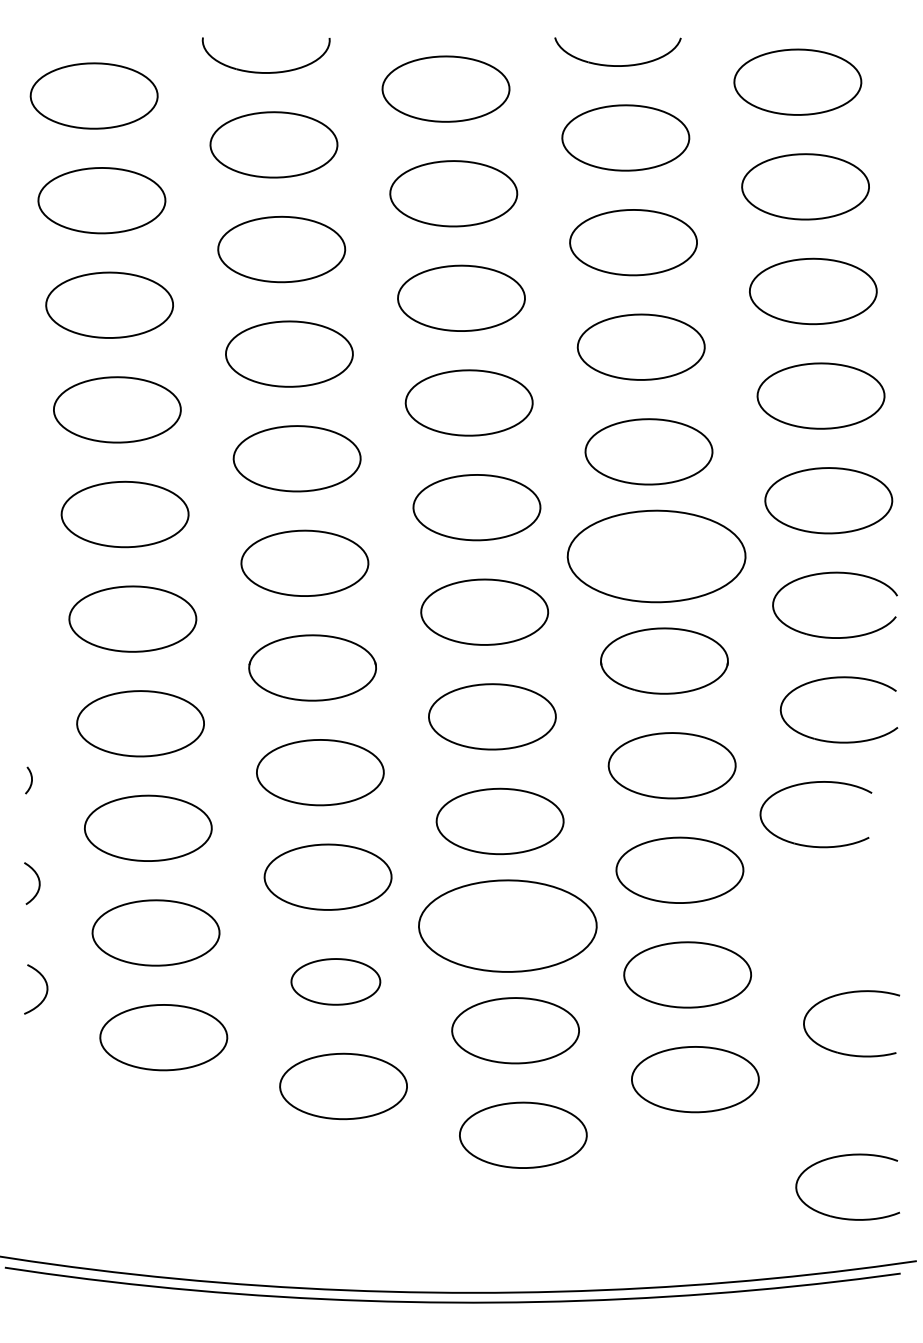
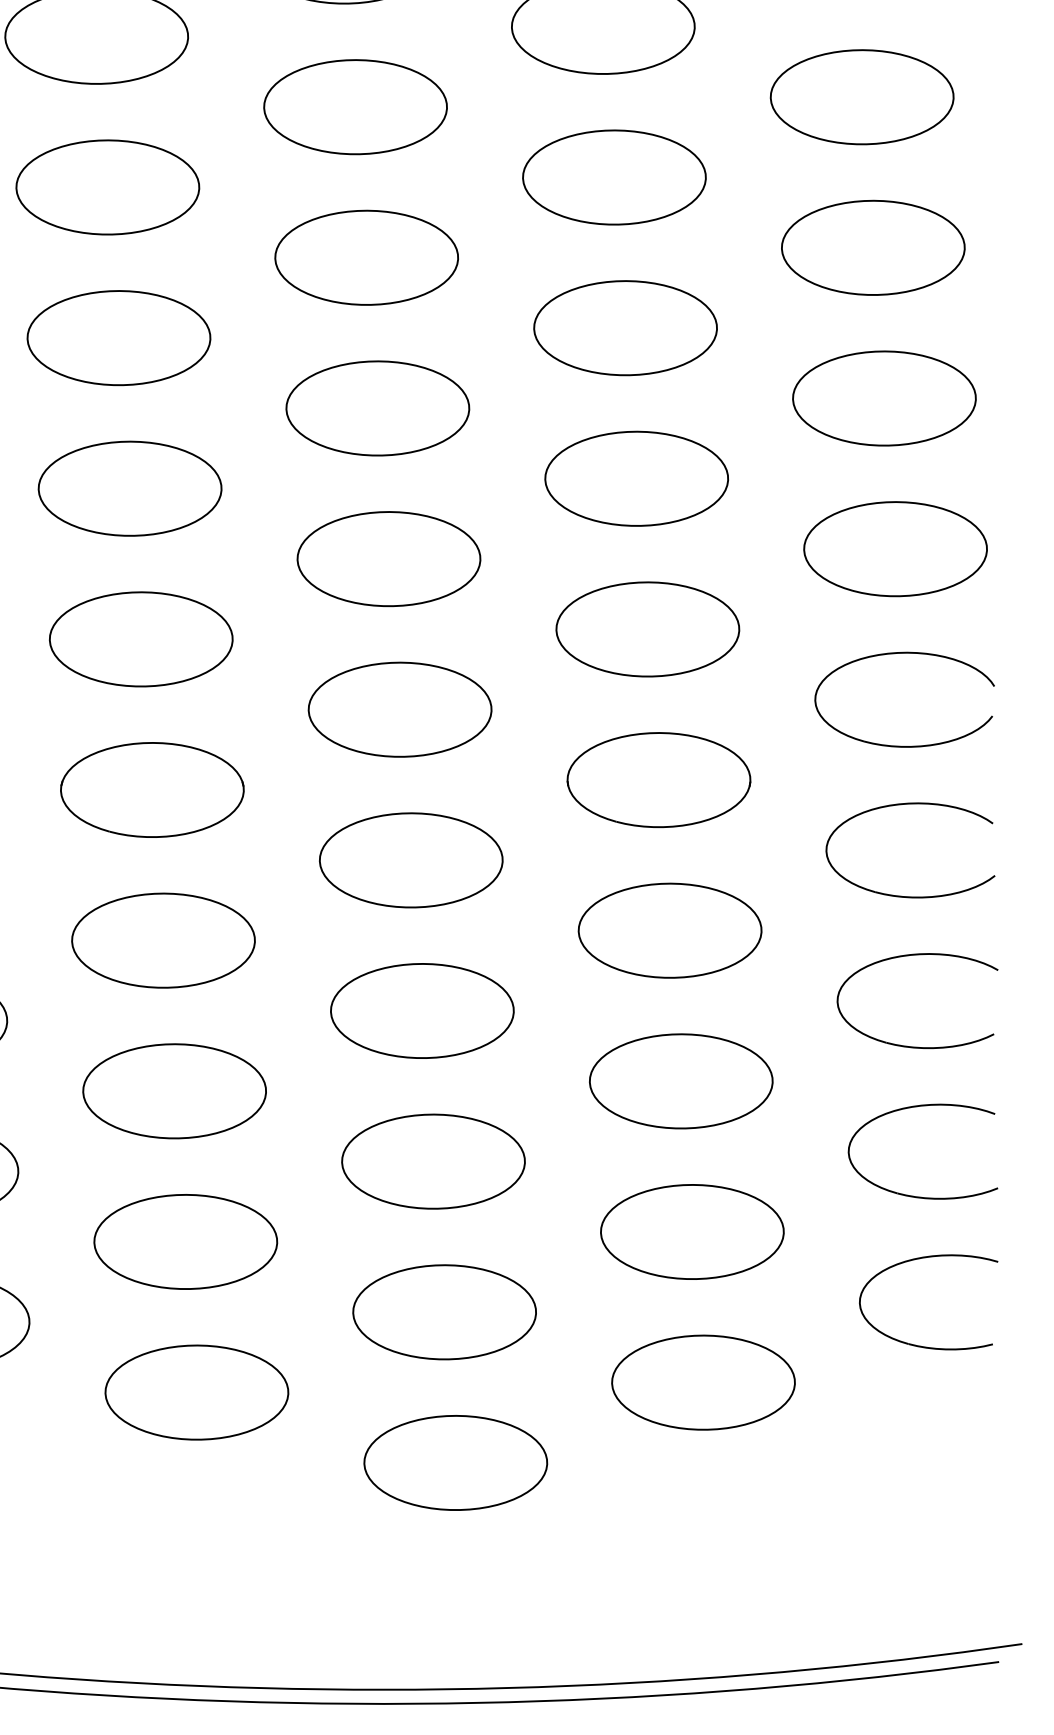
part: (656, 556) -> (647, 629), size x0.71
part: (815, 783) -> (916, 956), moved
part: (507, 925) -> (432, 1160), size x0.71
part: (335, 981) -> (185, 1241), size x1.43
part: (846, 1156) -> (921, 1107), moved

